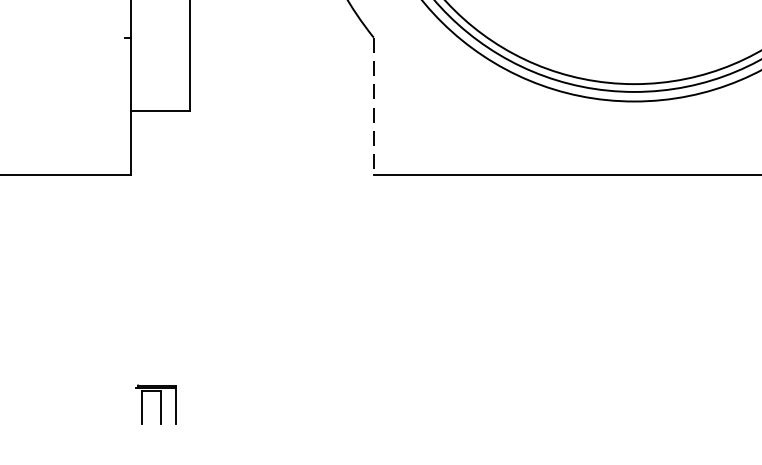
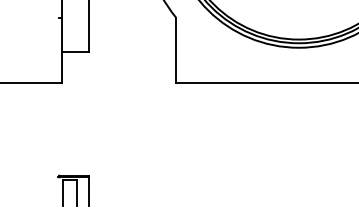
line: (374, 107) -> (176, 50), dashed -> solid
part: (156, 404) -> (73, 190), size x1.67

